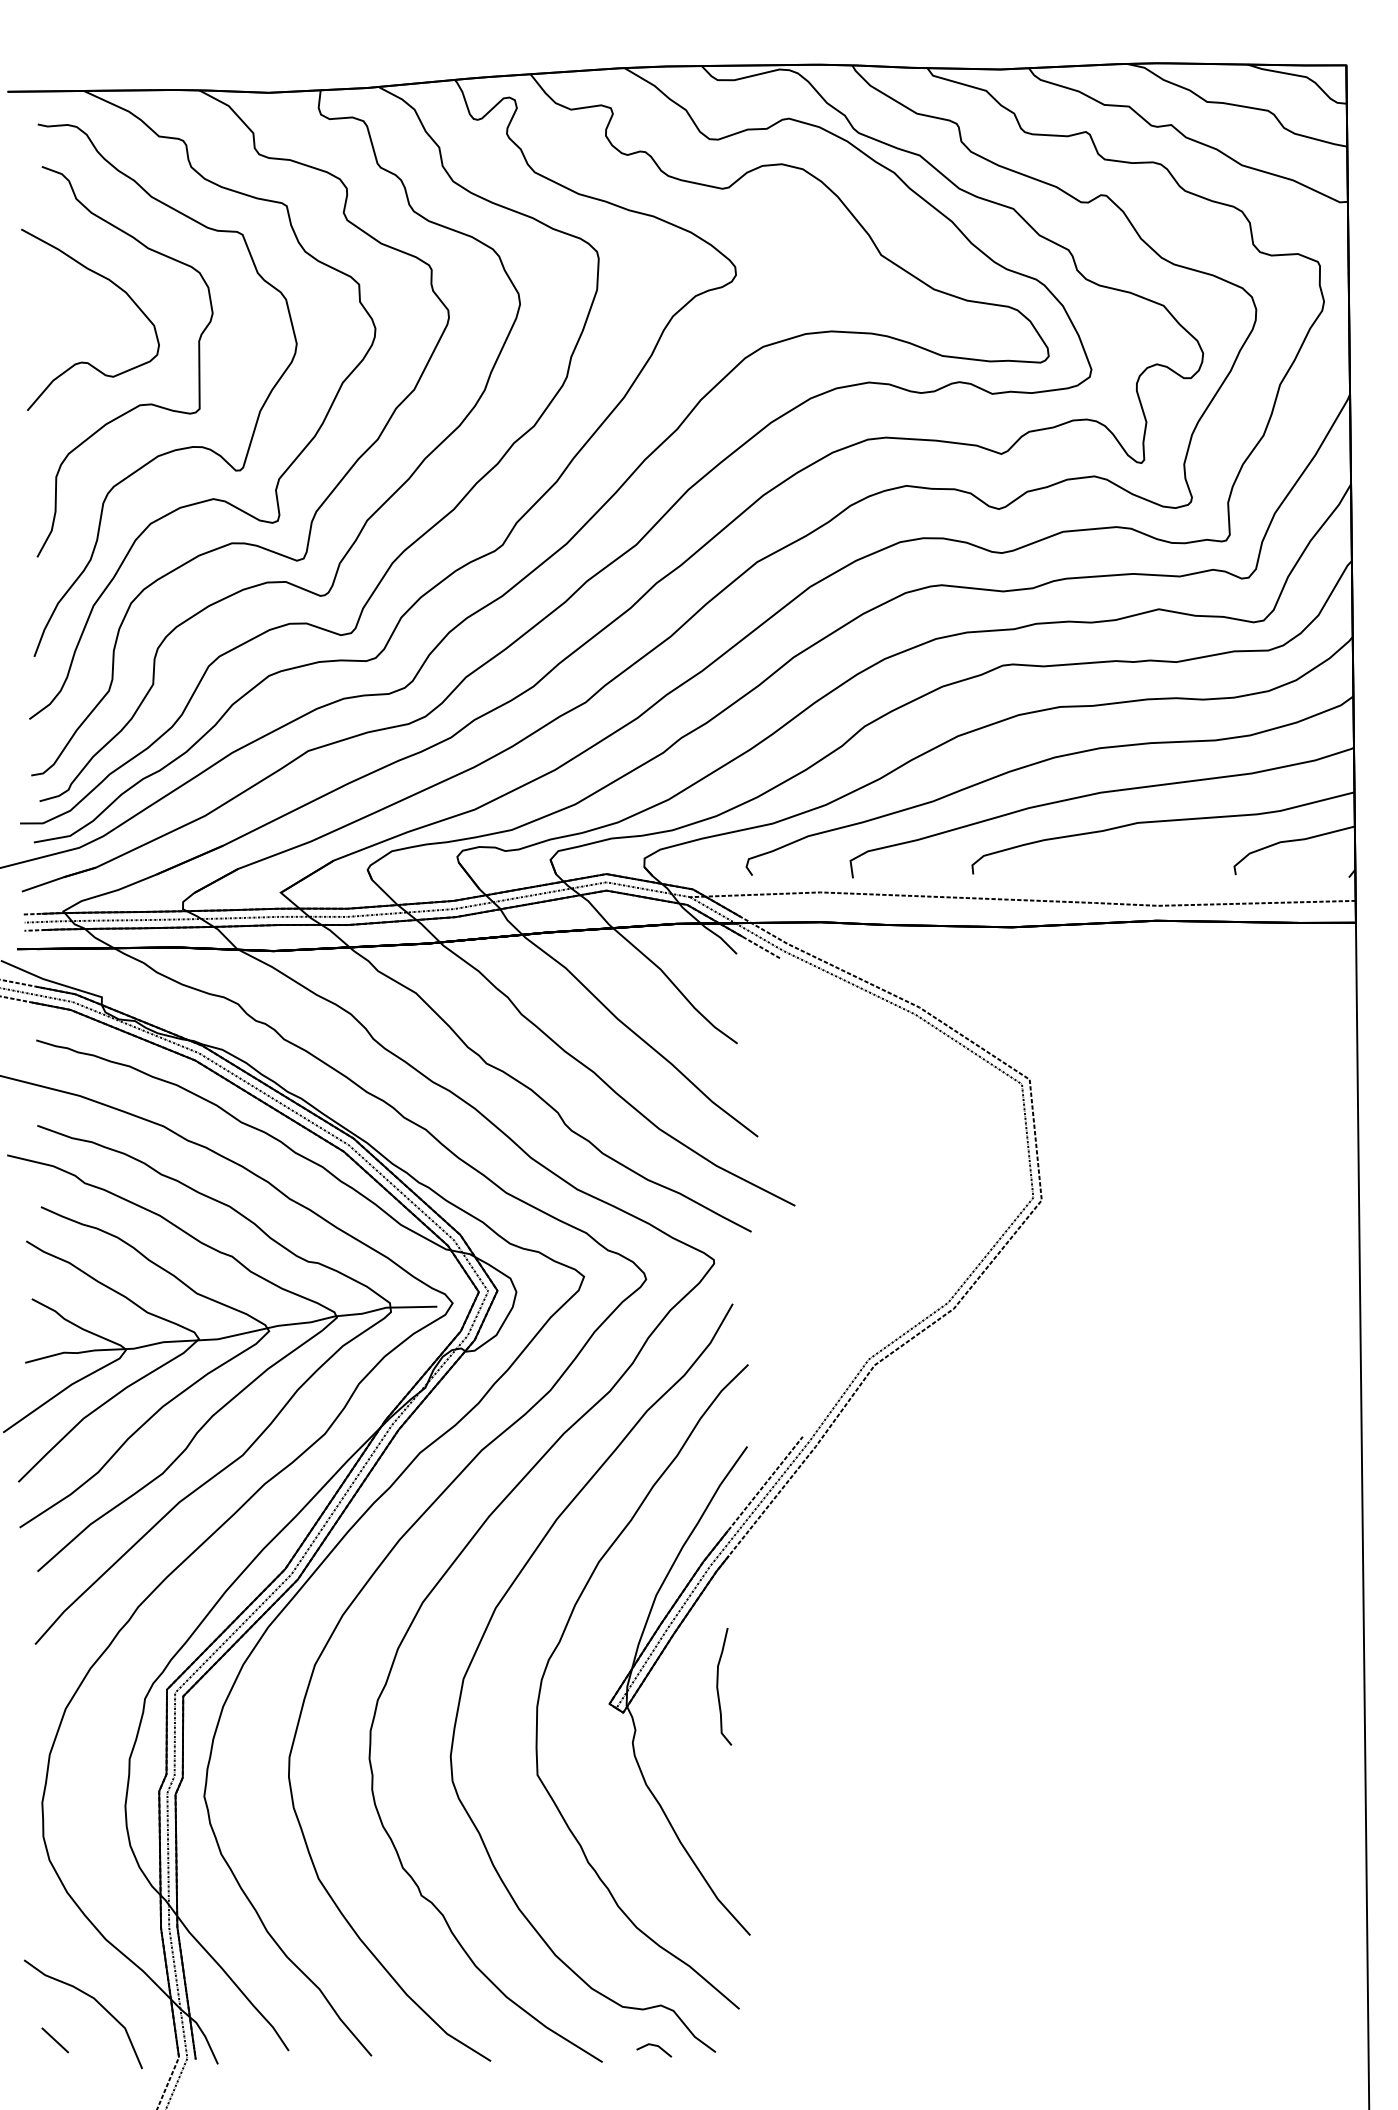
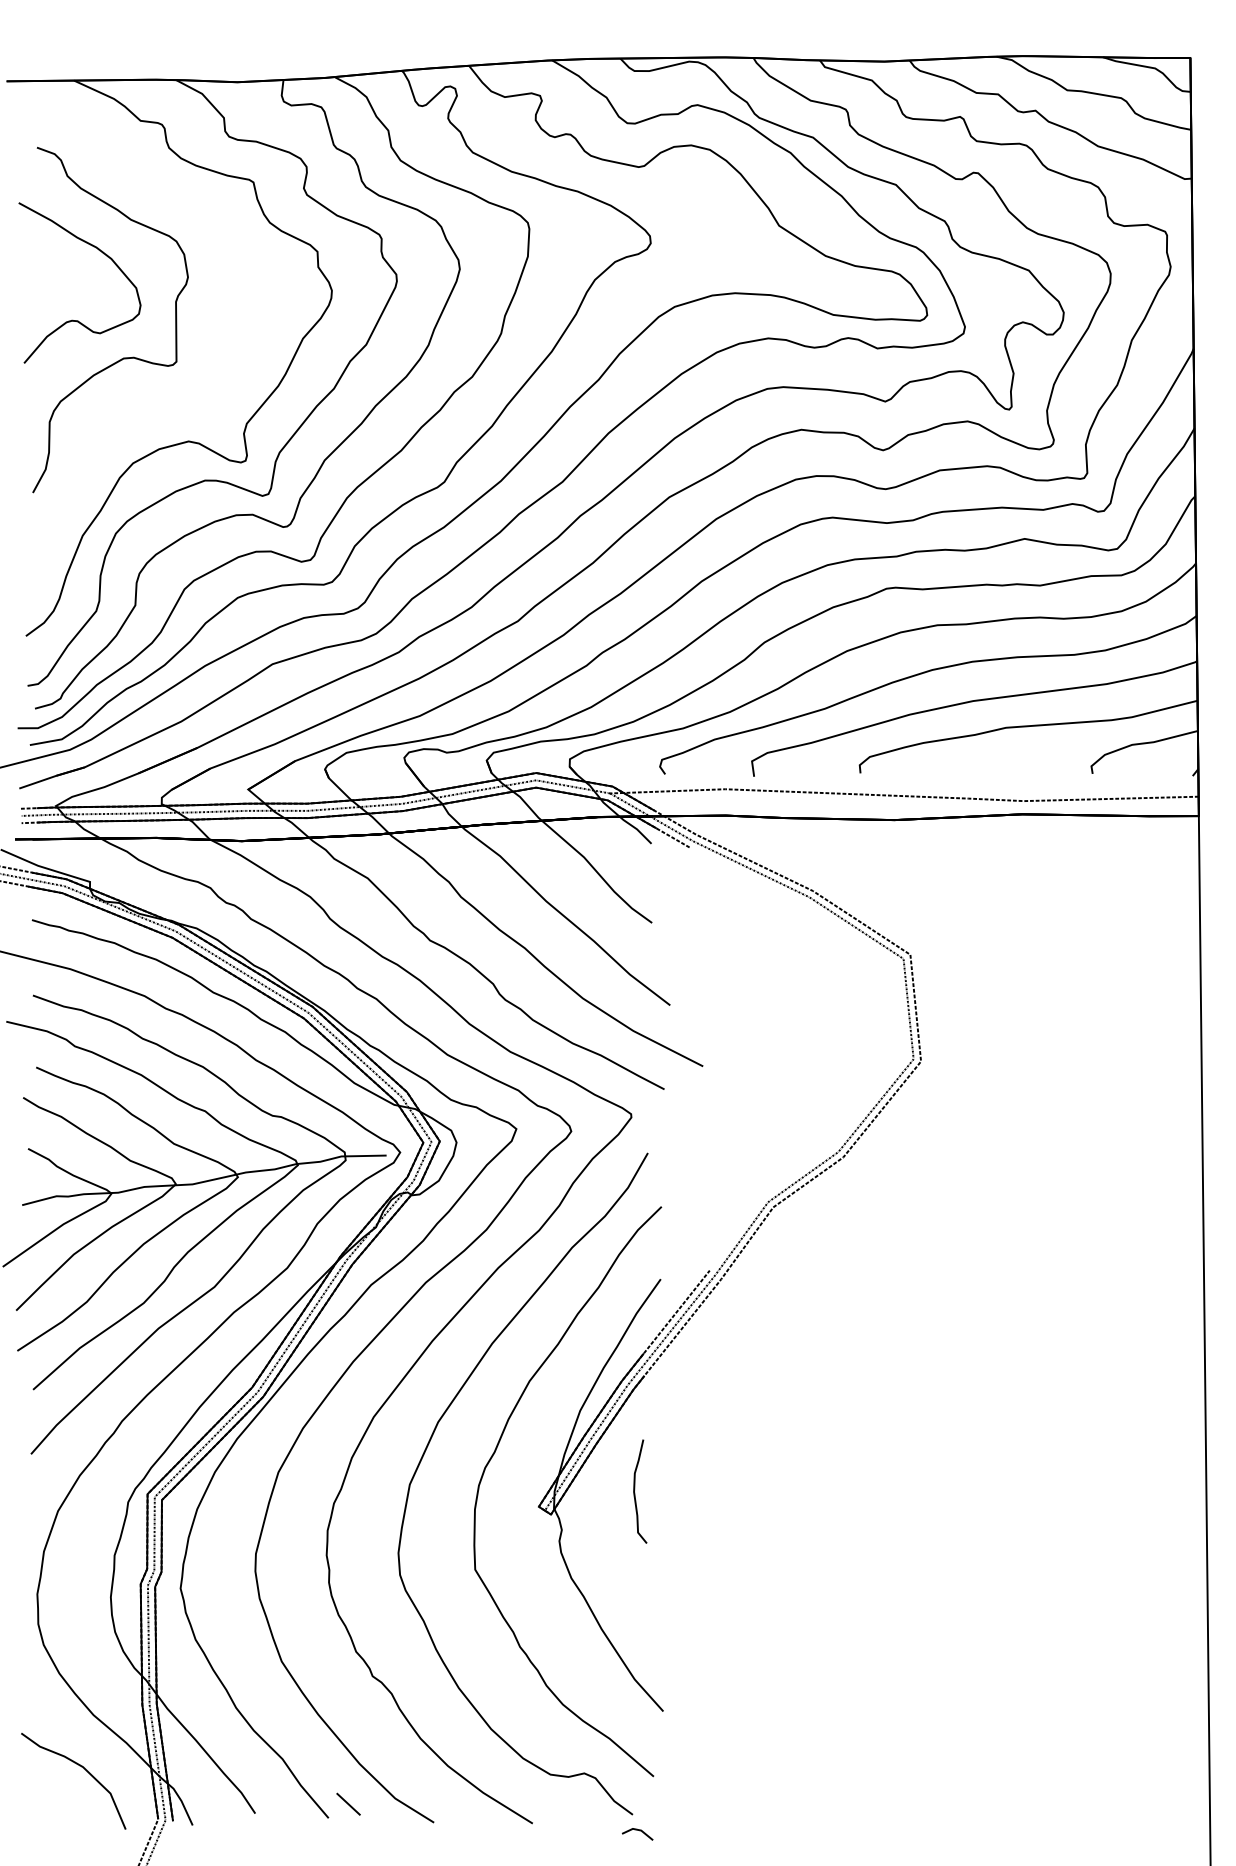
curve: (177, 448) -> (156, 396), removed
line: (55, 2040) -> (348, 1804), moved
line: (654, 2046) -> (637, 1830), moved

